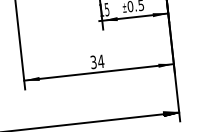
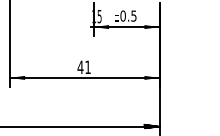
text: (97, 62) -> (84, 67), 34 -> 41

